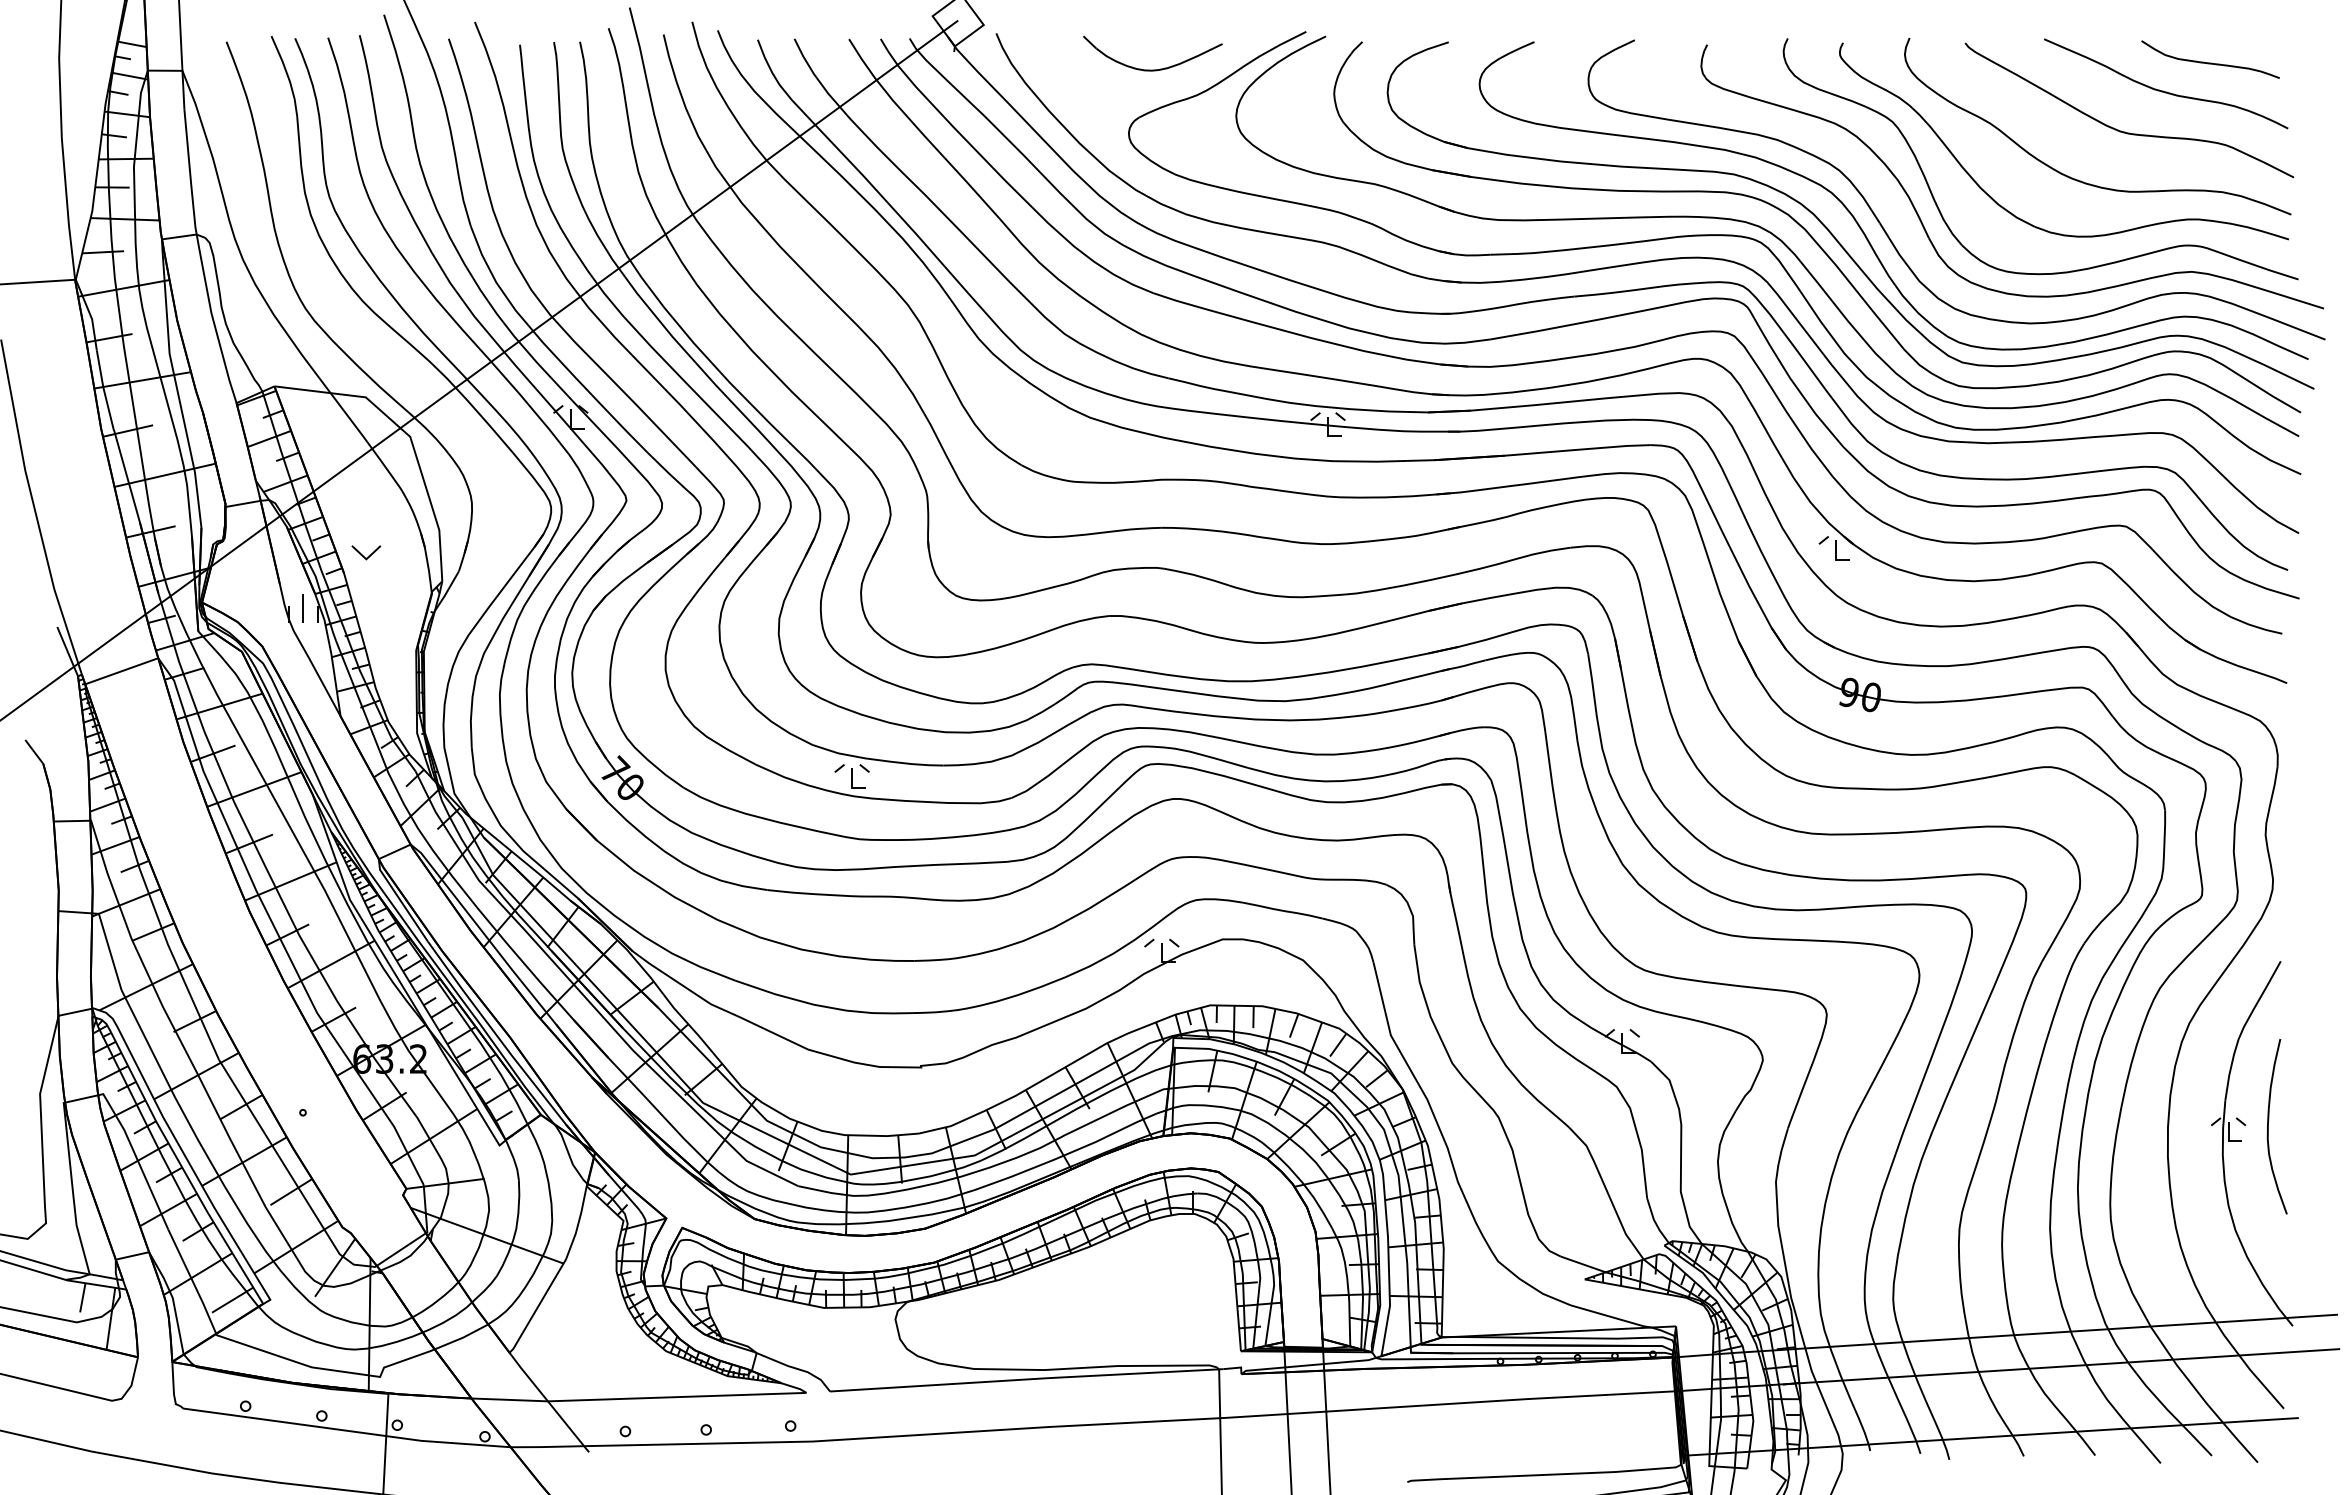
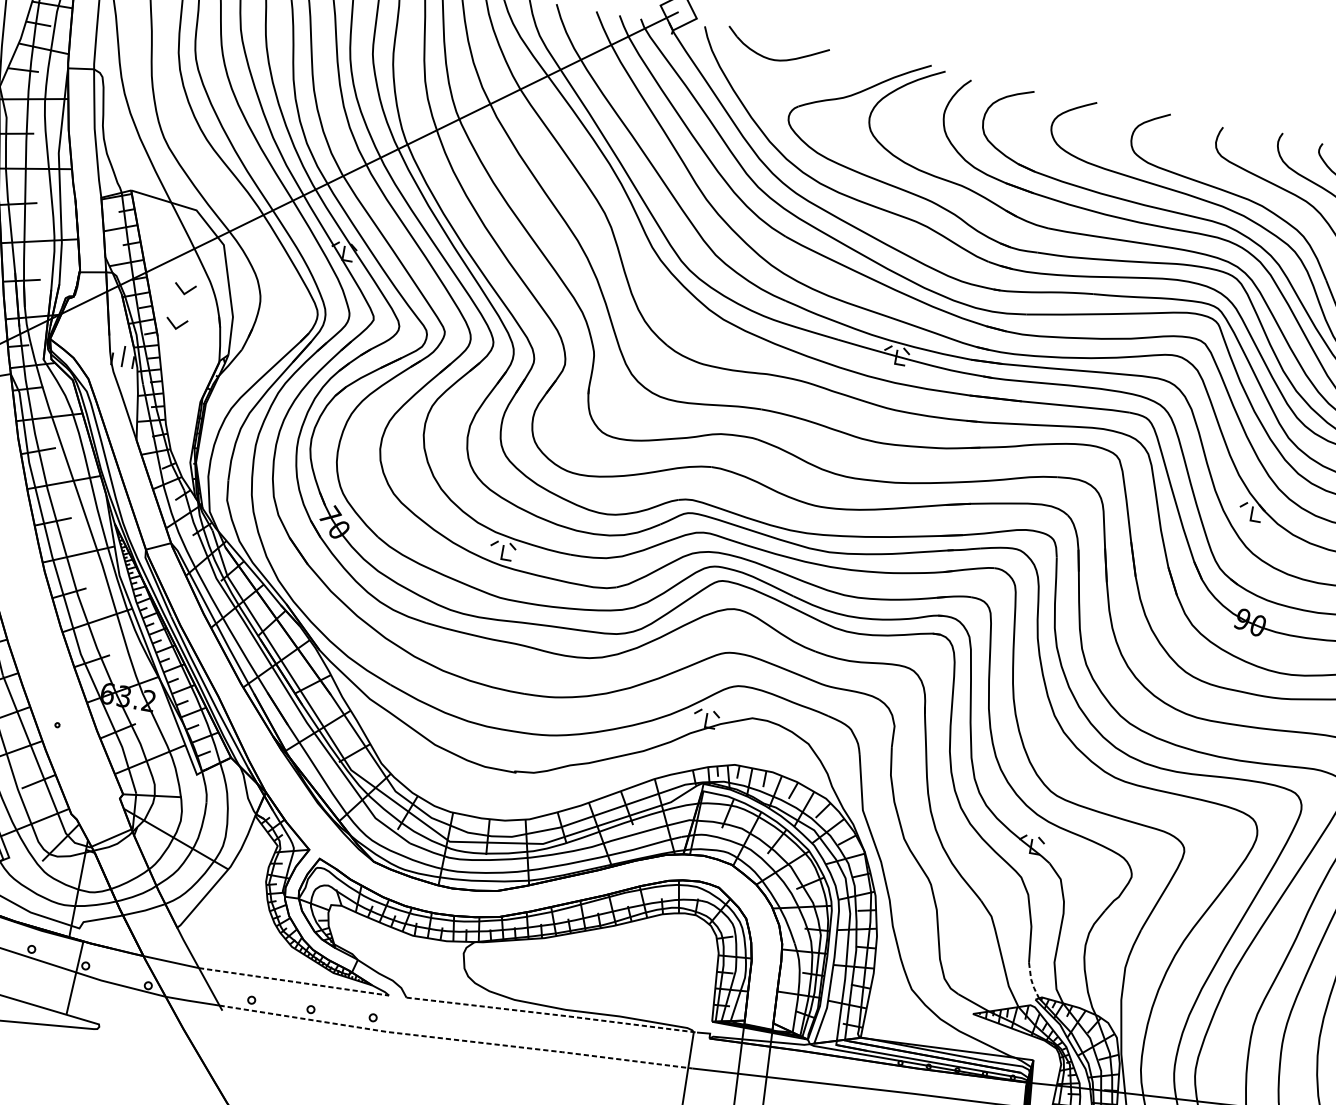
part: (1152, 69) -> (775, 59), moved
part: (369, 504) -> (185, 289), added
line: (1655, 1222) -> (1031, 981), solid -> dashed
line: (1027, 1379) -> (552, 1014), solid -> dashed
line: (677, 1397) -> (294, 982), solid -> dashed
line: (905, 1435) -> (455, 1039), solid -> dashed

